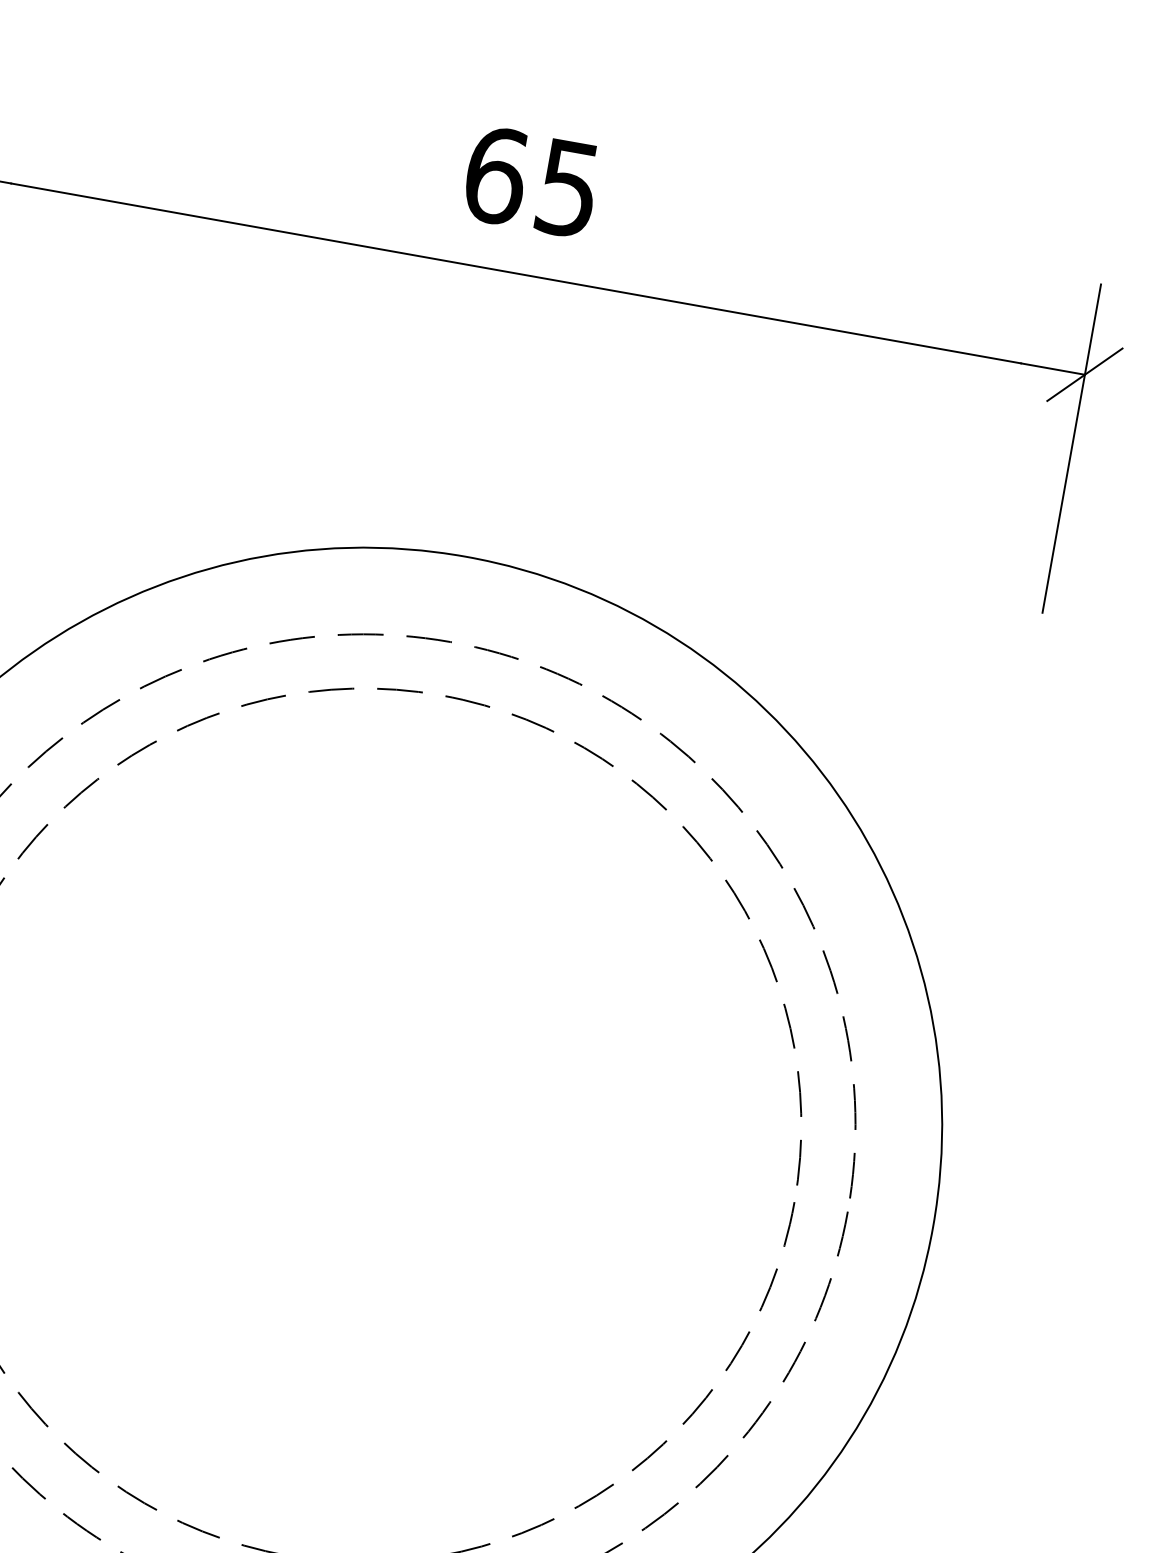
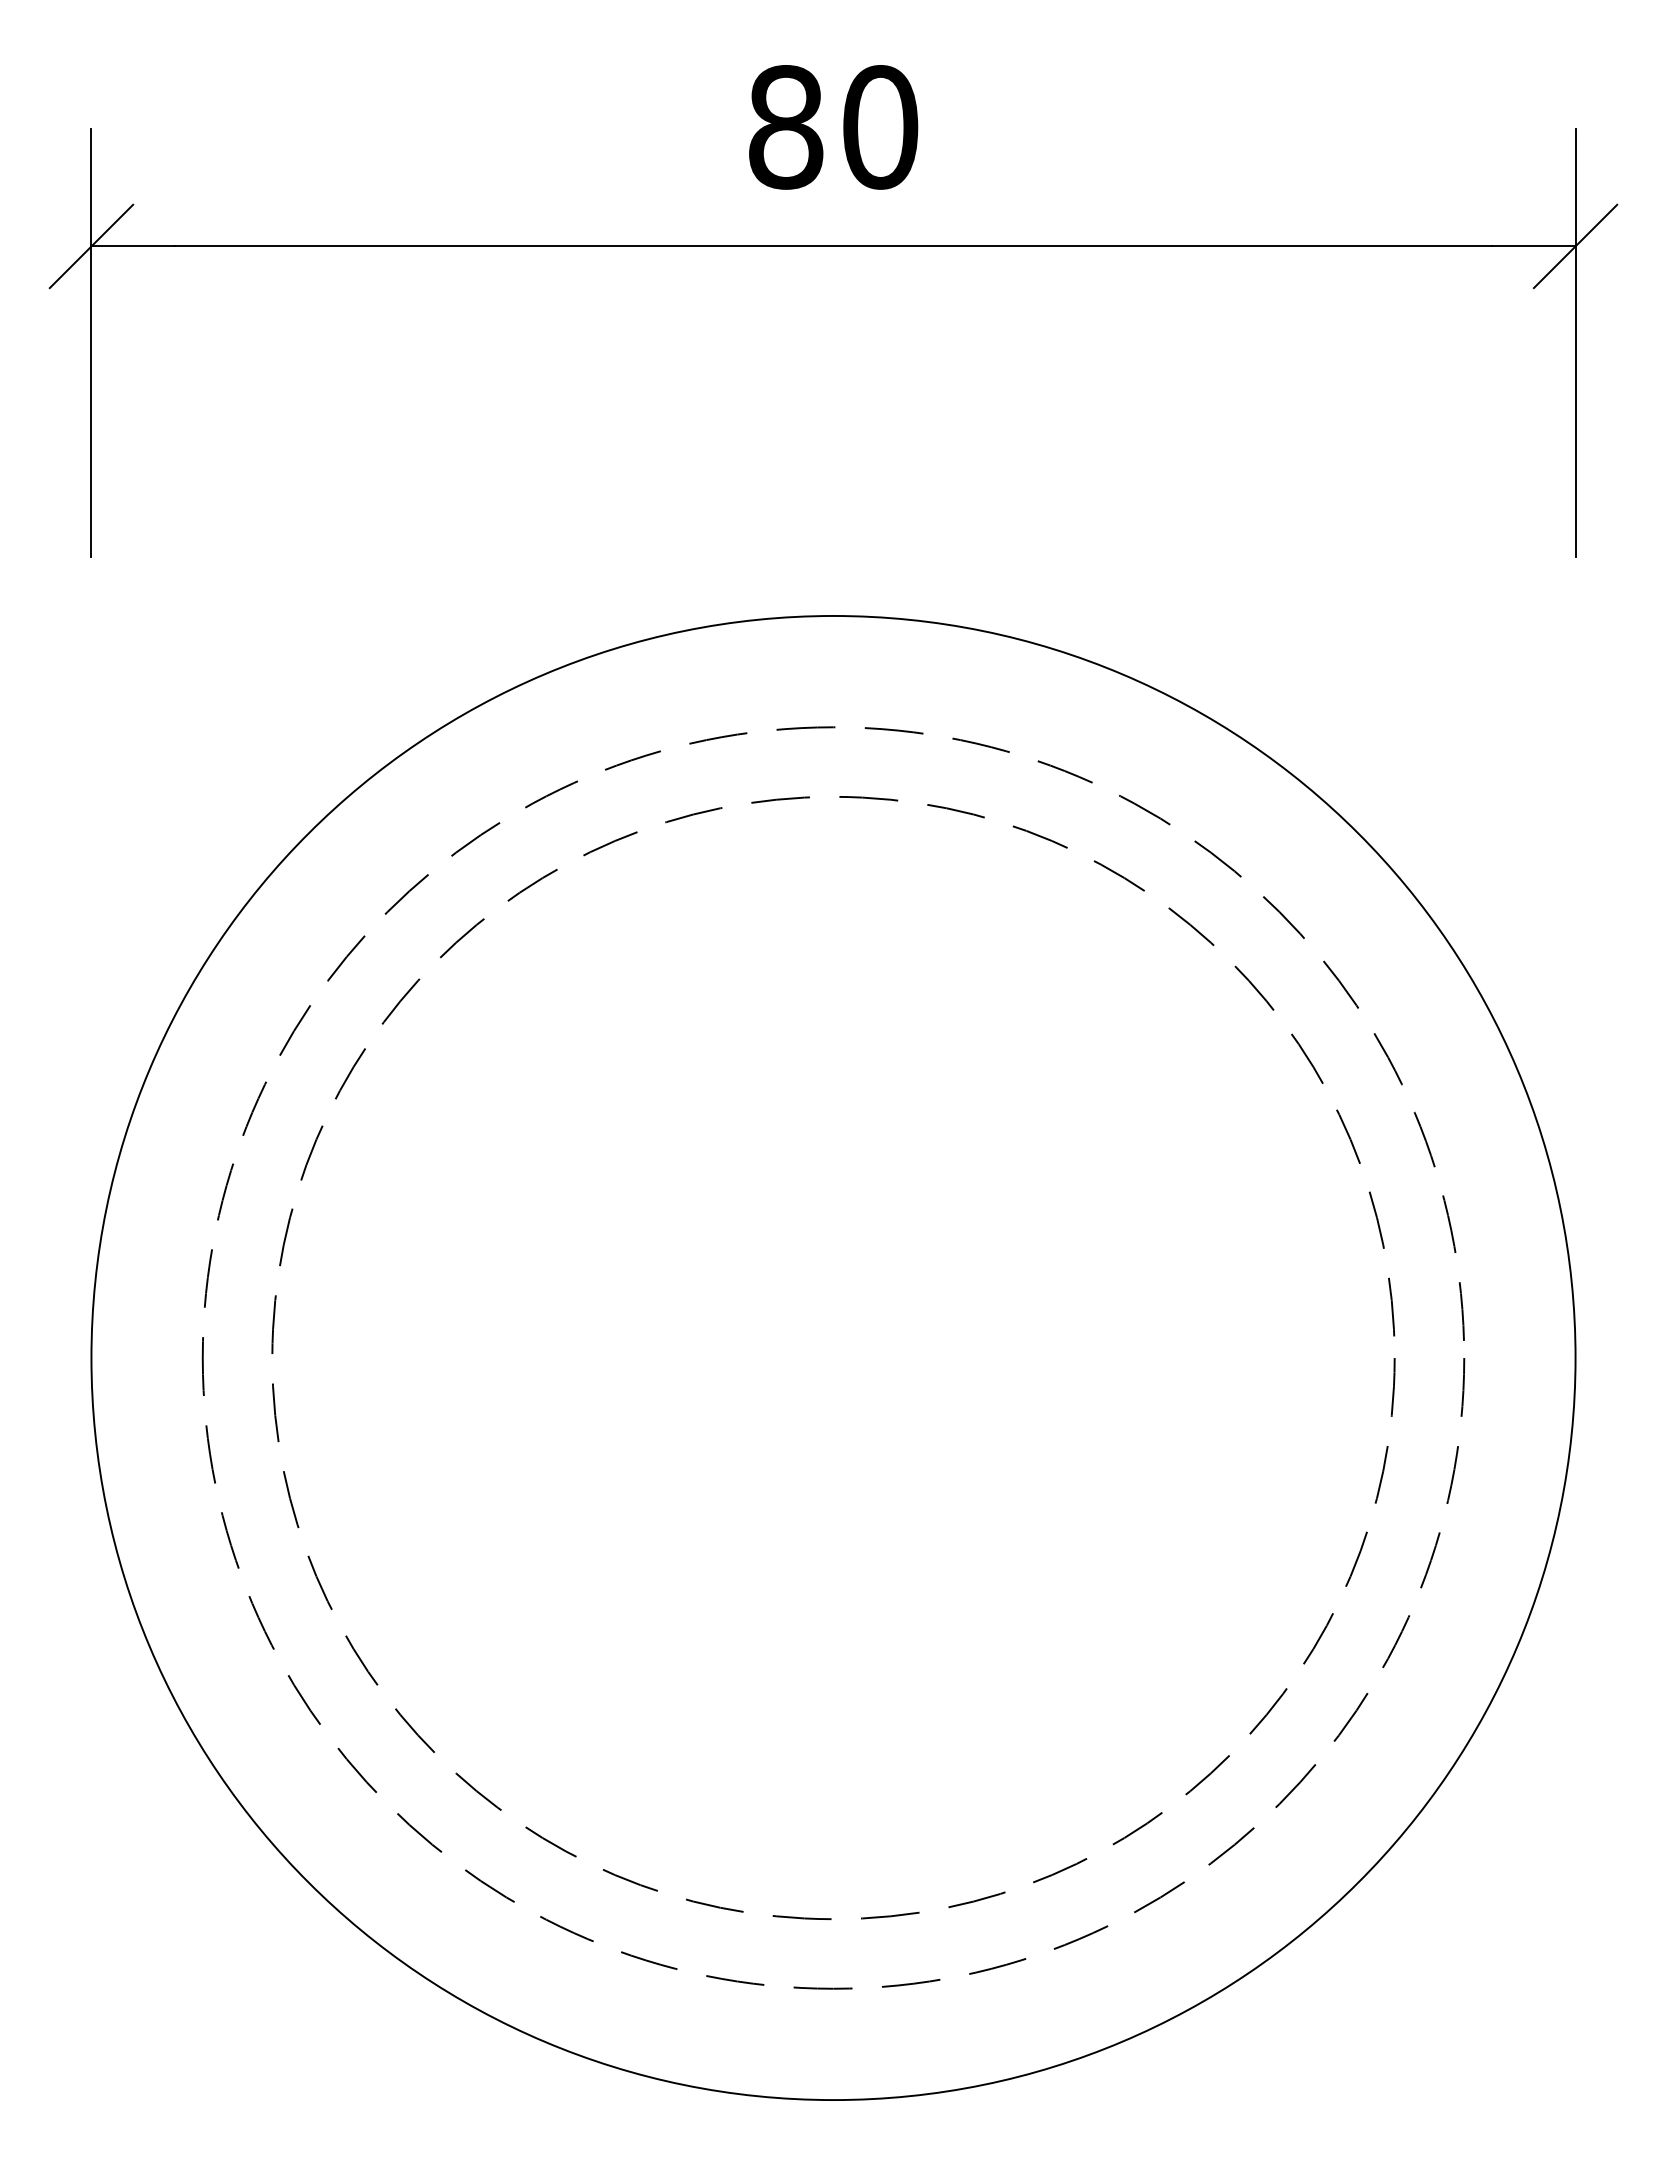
text: (532, 182) -> (833, 127), 65 -> 80

